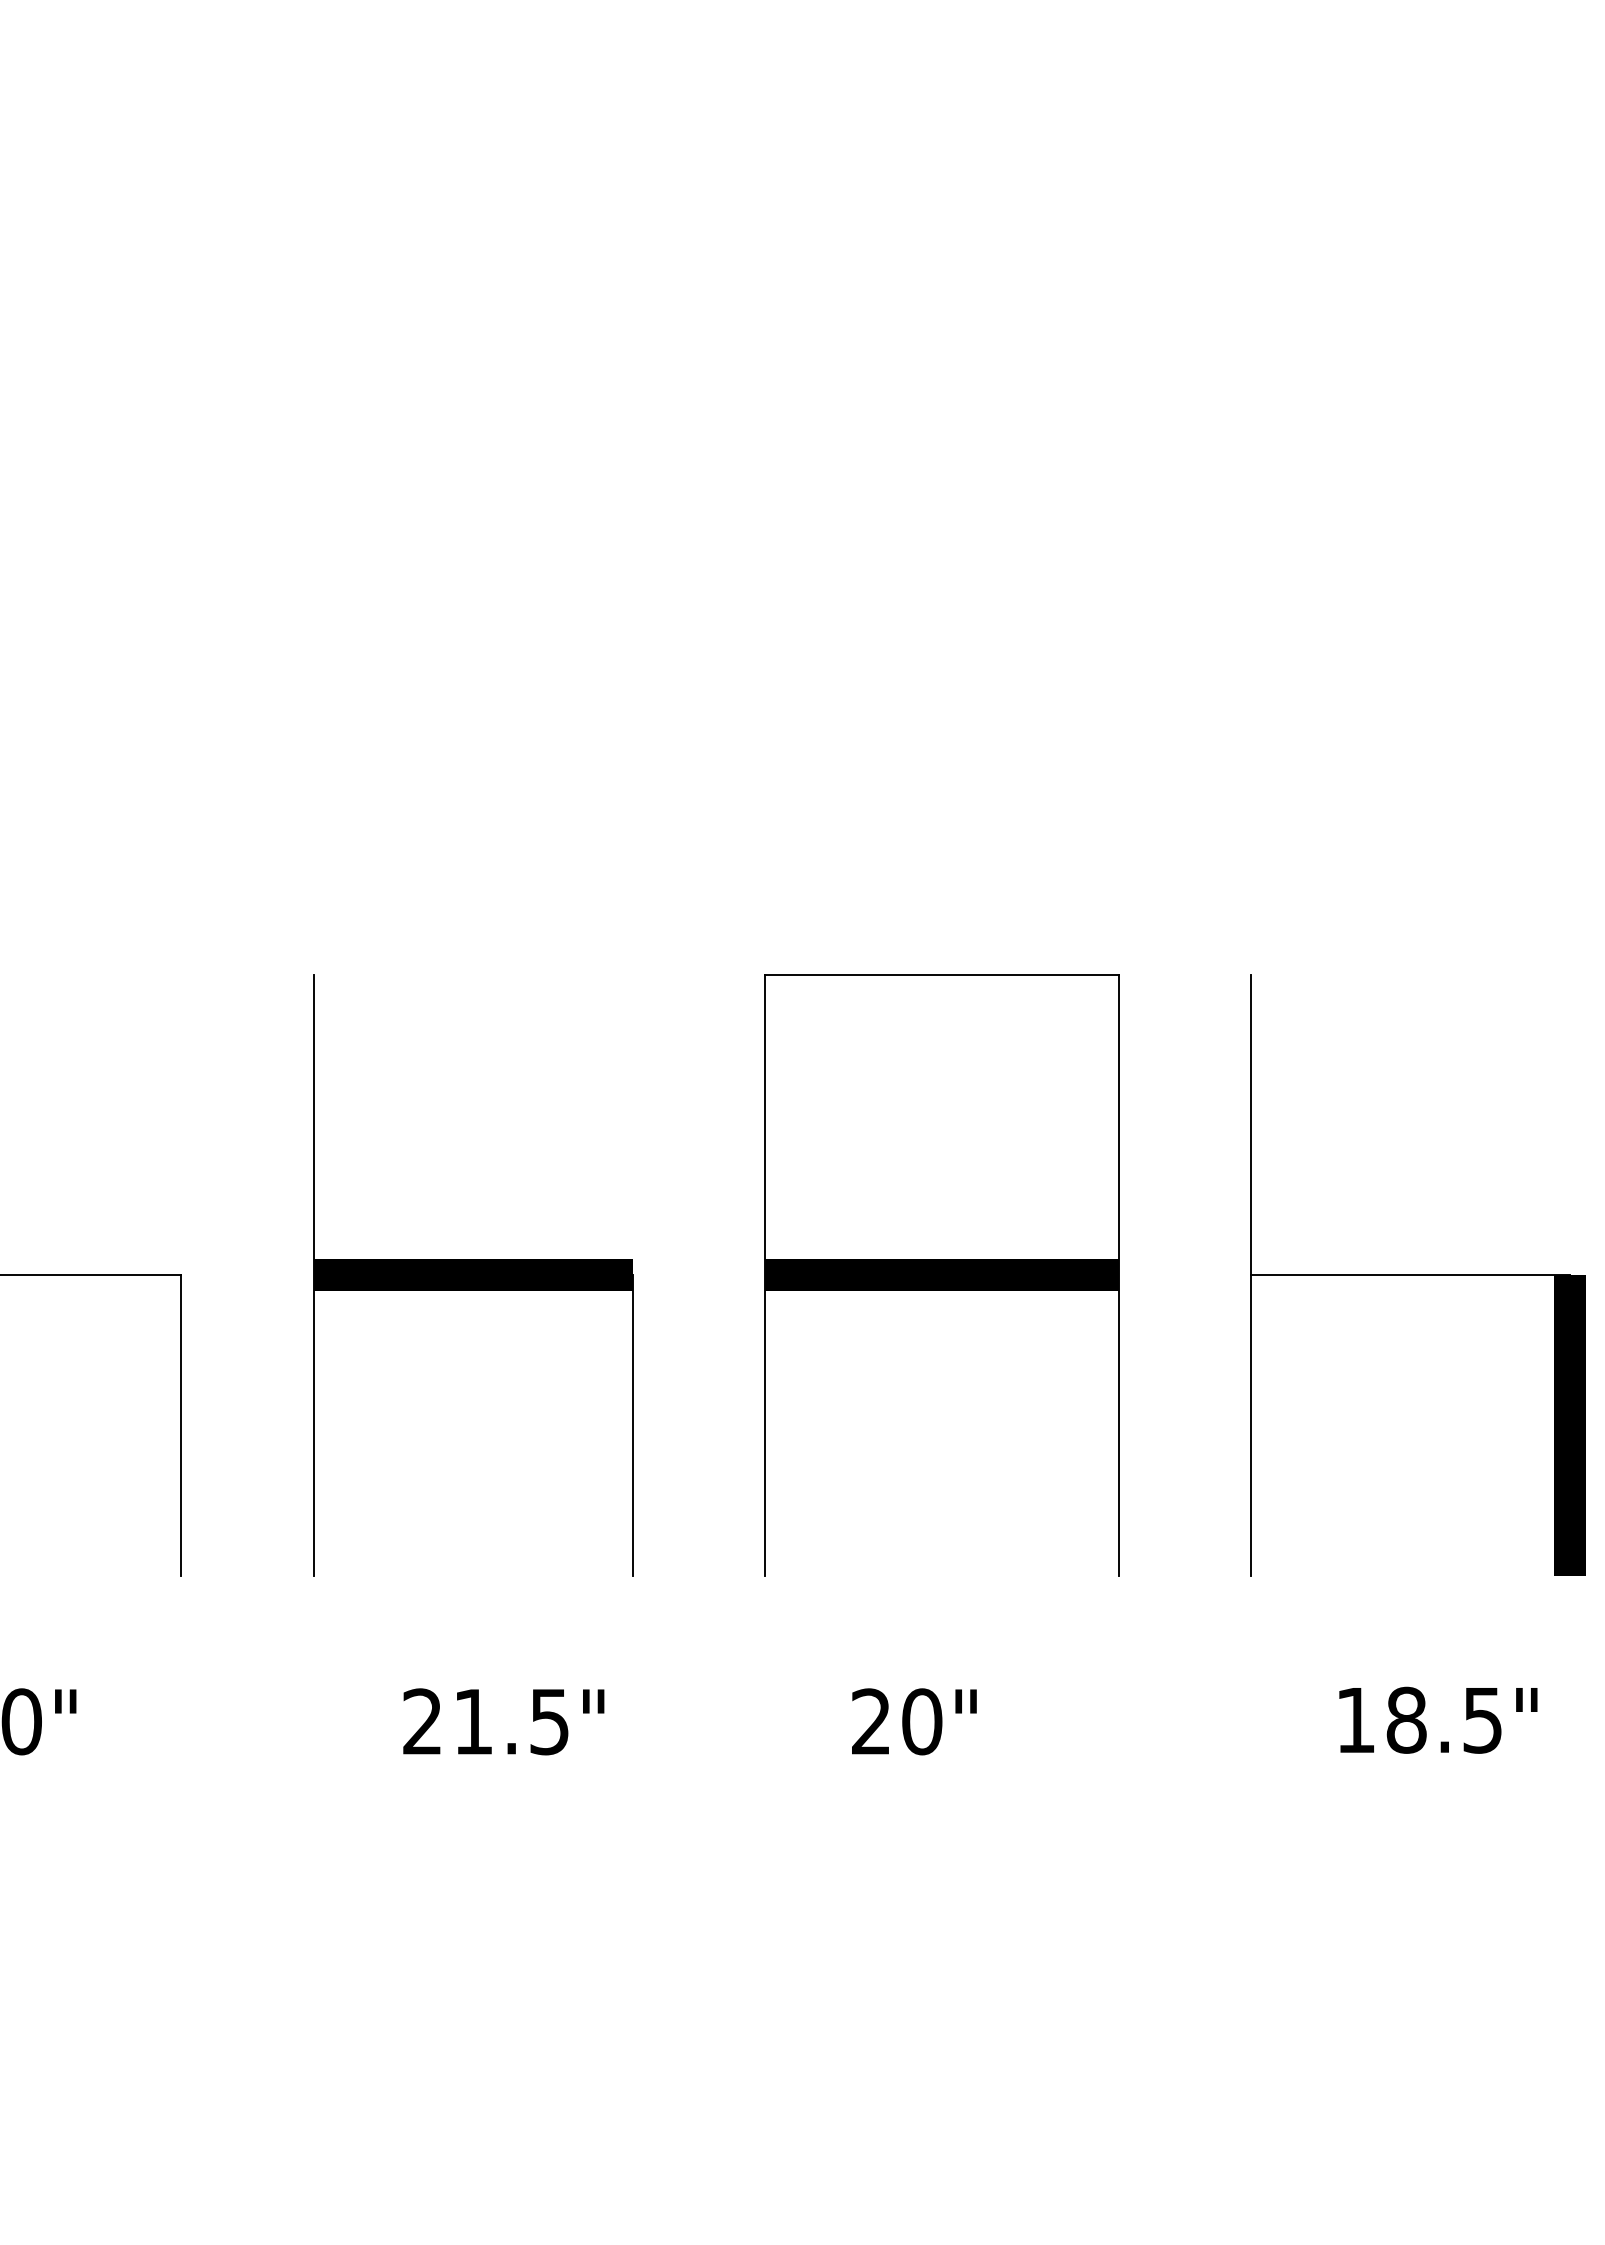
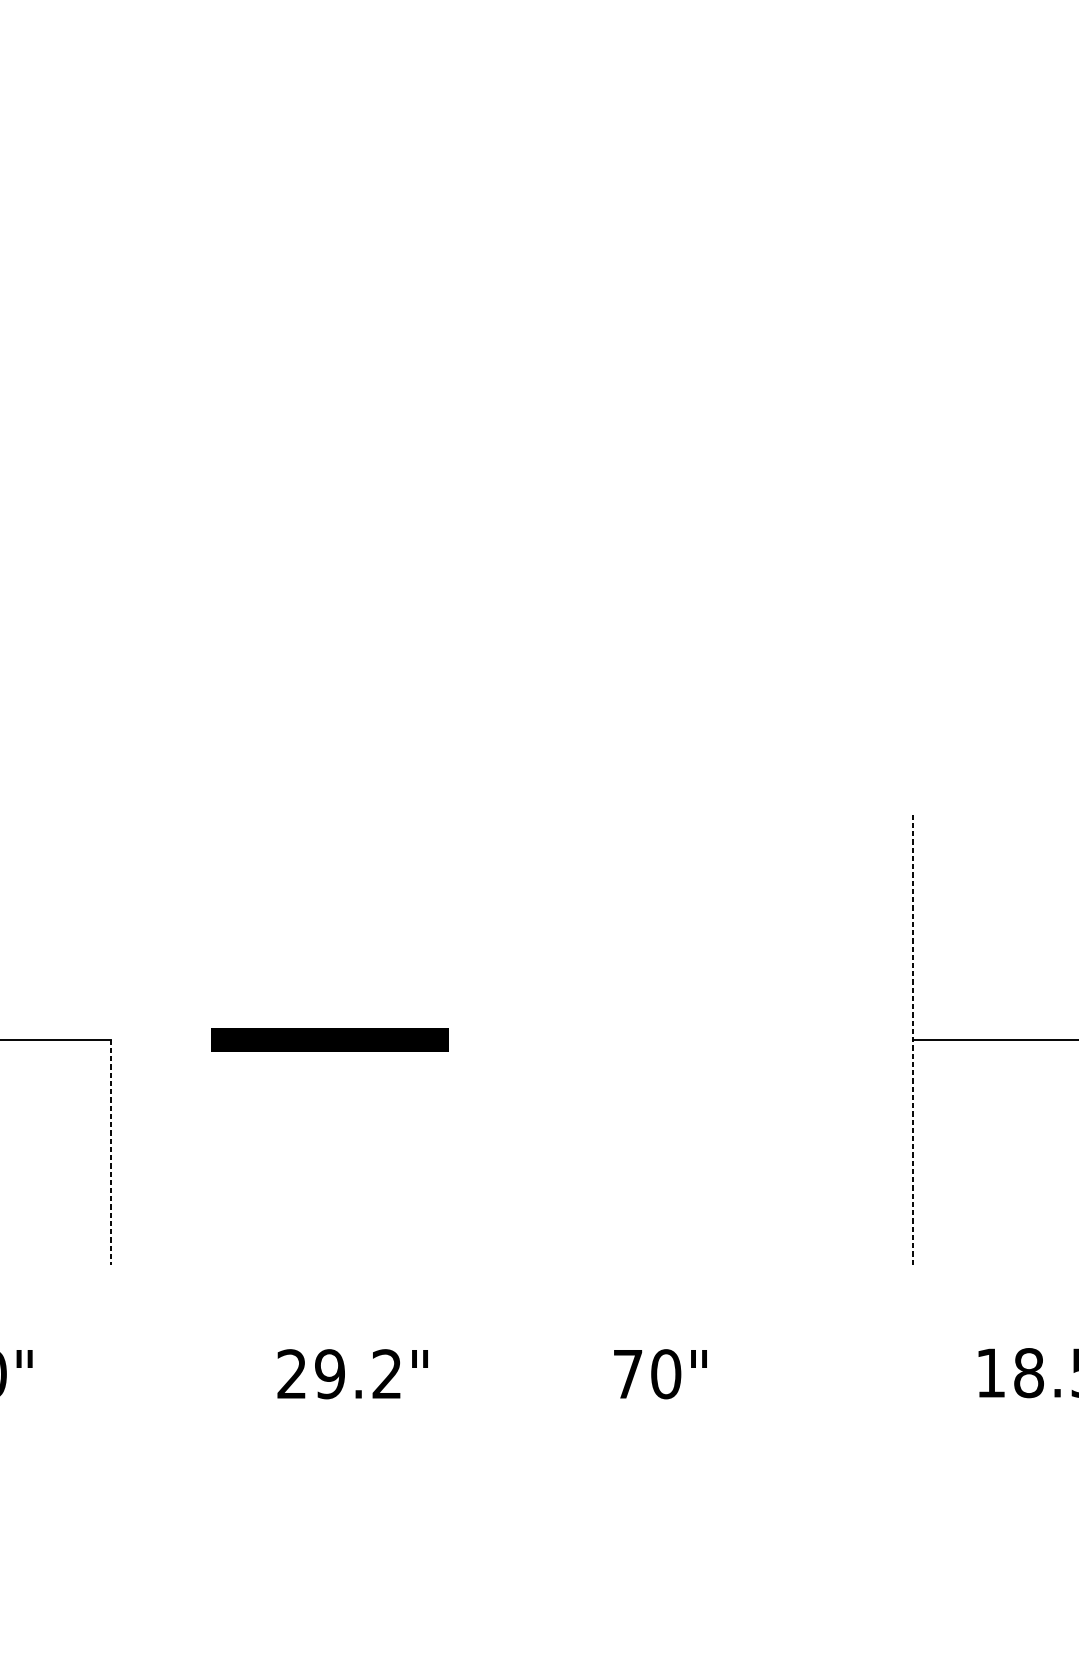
line: (314, 1274) -> (210, 1039), removed
part: (941, 1275) -> (680, 1039), removed
line: (1251, 1275) -> (912, 1039), solid -> dashed
line: (181, 1425) -> (111, 1152), solid -> dashed
line: (632, 1425) -> (449, 1152), removed
text: (510, 1721) -> (357, 1373), 21.5" -> 29.2"
text: (871, 1721) -> (628, 1373), 20" -> 70"

